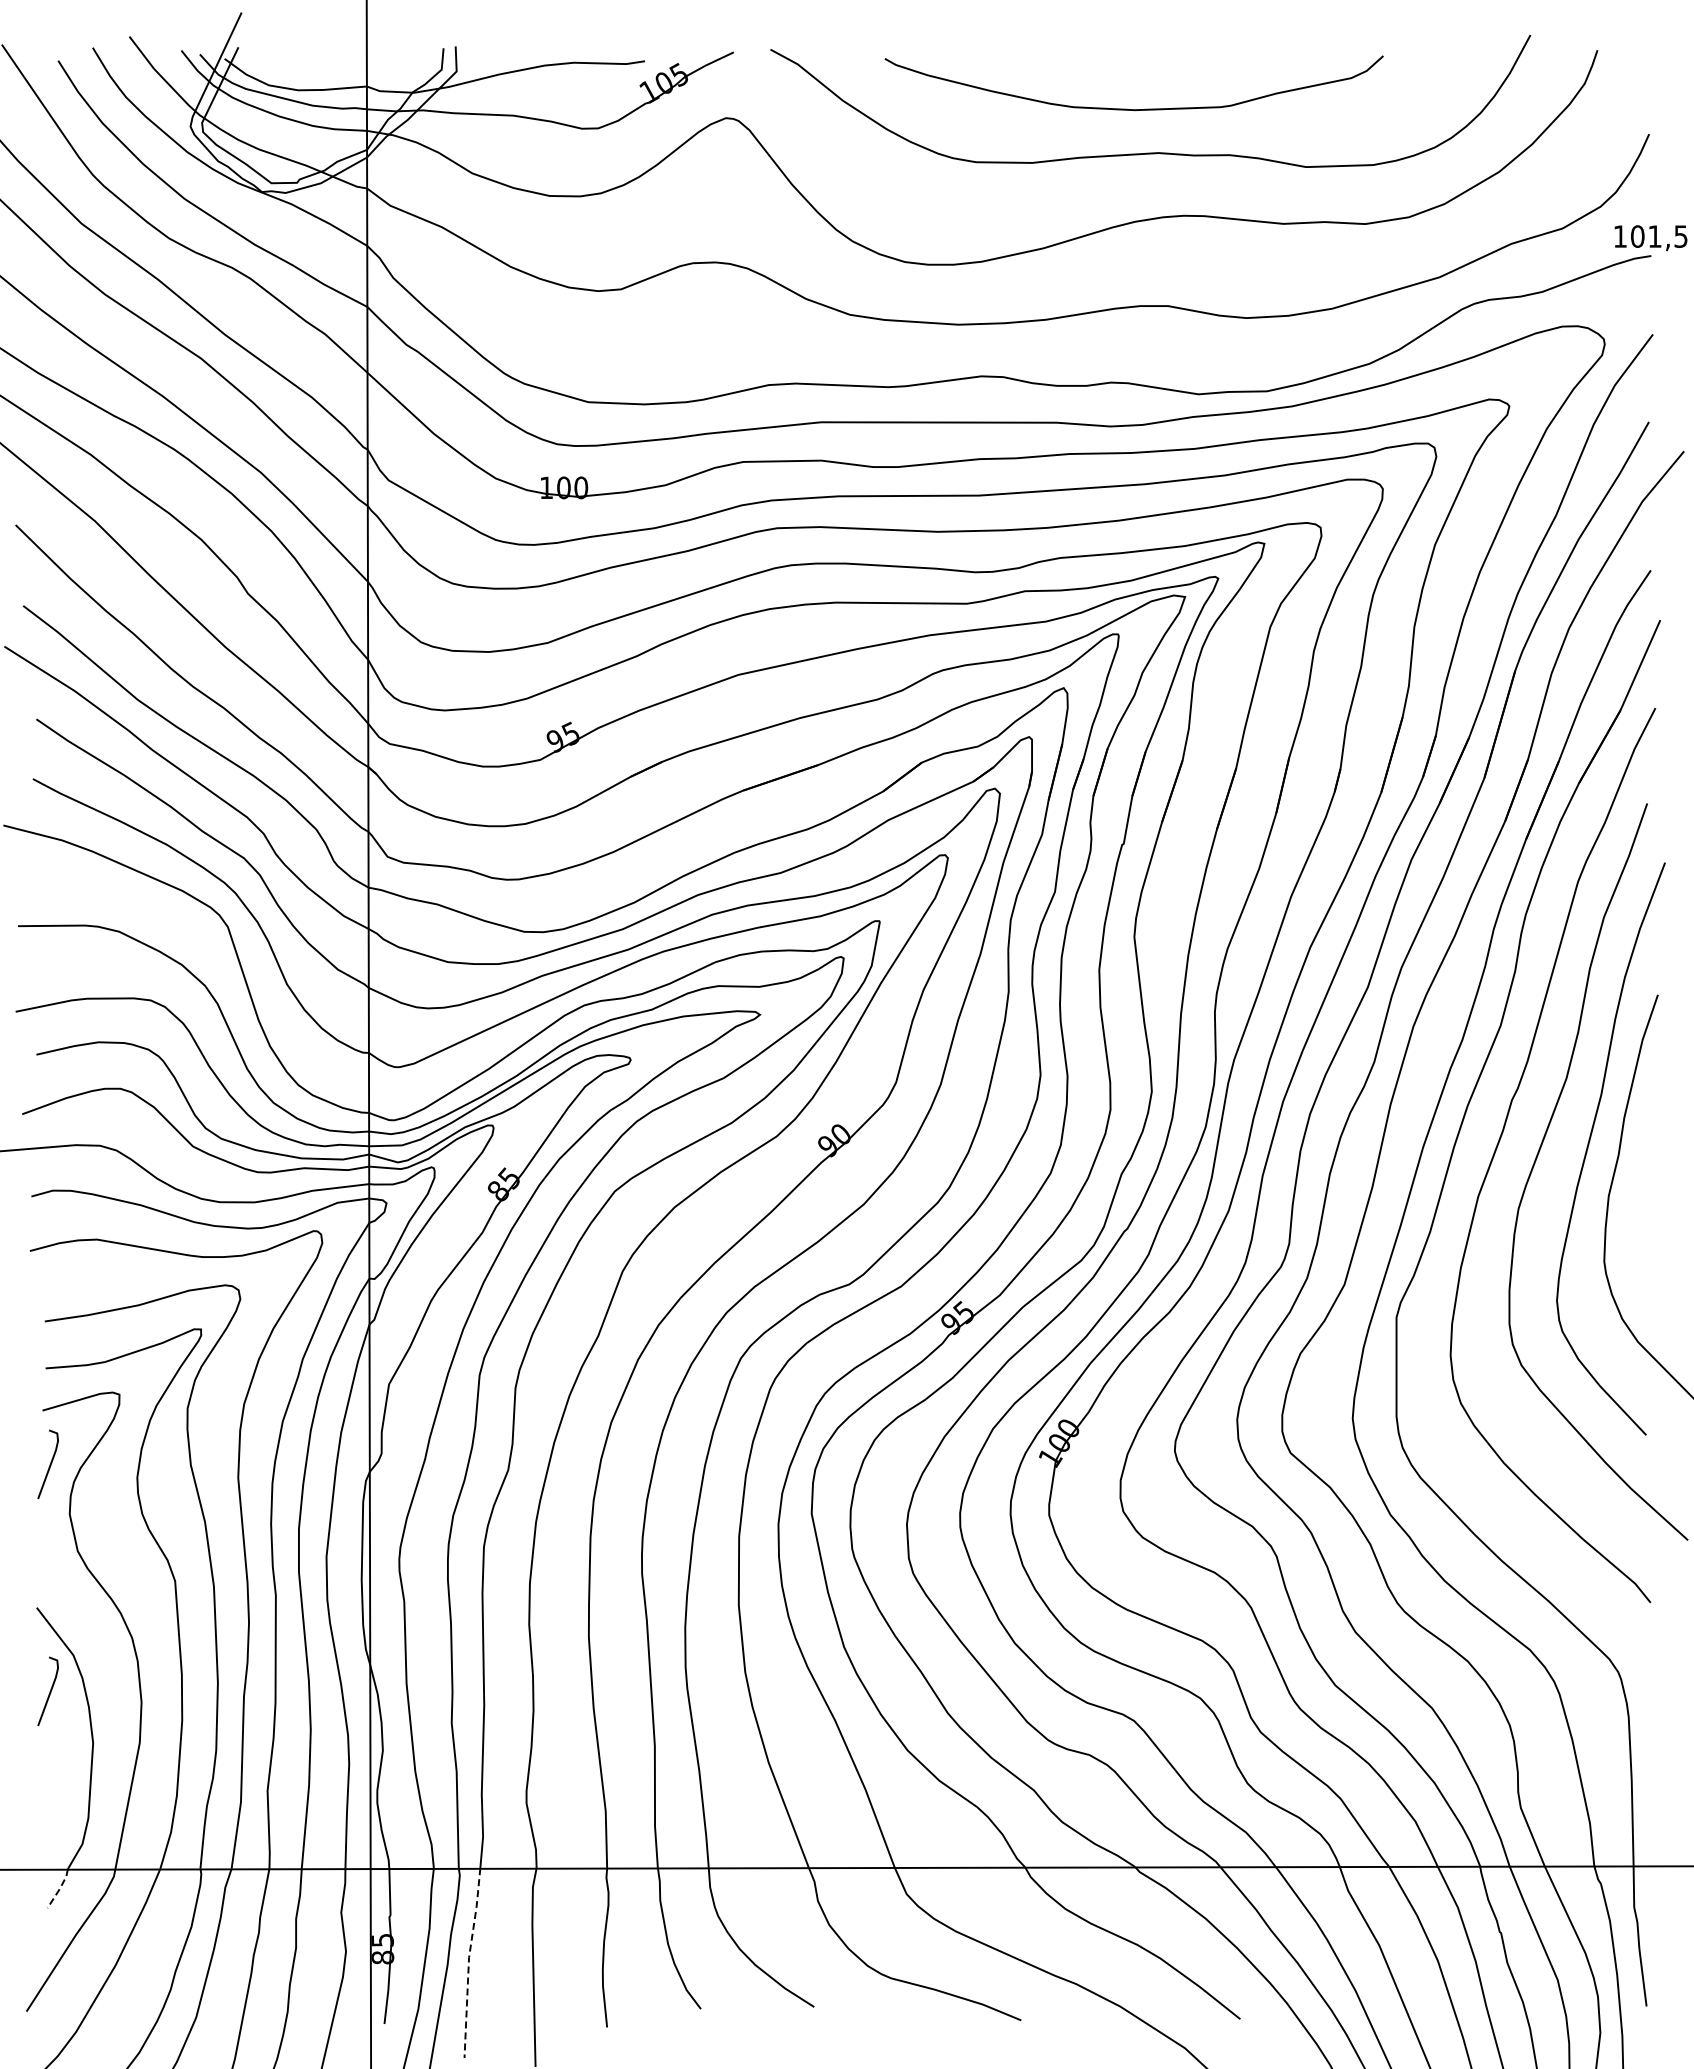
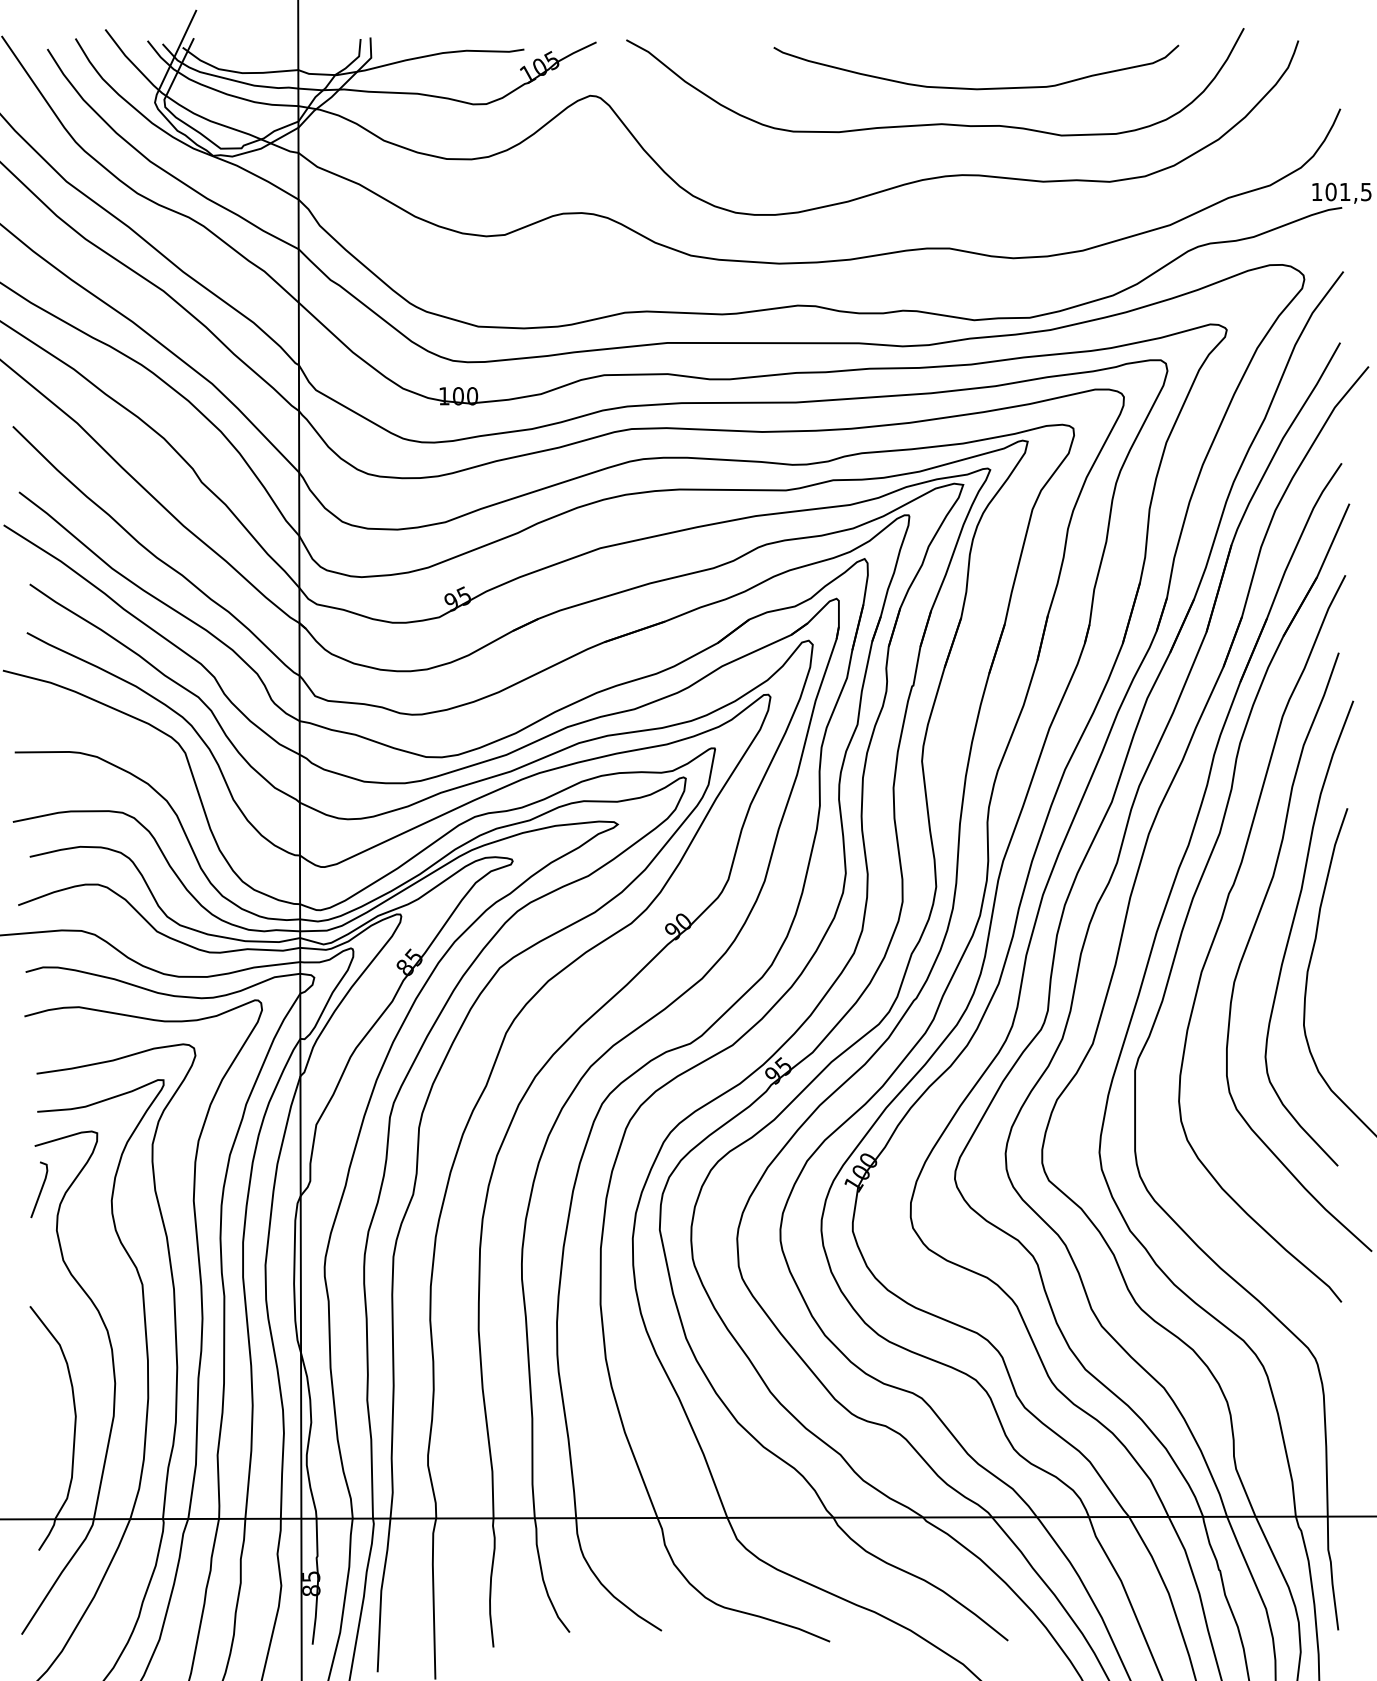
curve: (1127, 108) -> (970, 87), moved
line: (49, 1691) -> (40, 1374), removed
line: (60, 1888) -> (49, 1534), dashed -> solid
line: (468, 1961) -> (380, 1593), dashed -> solid

